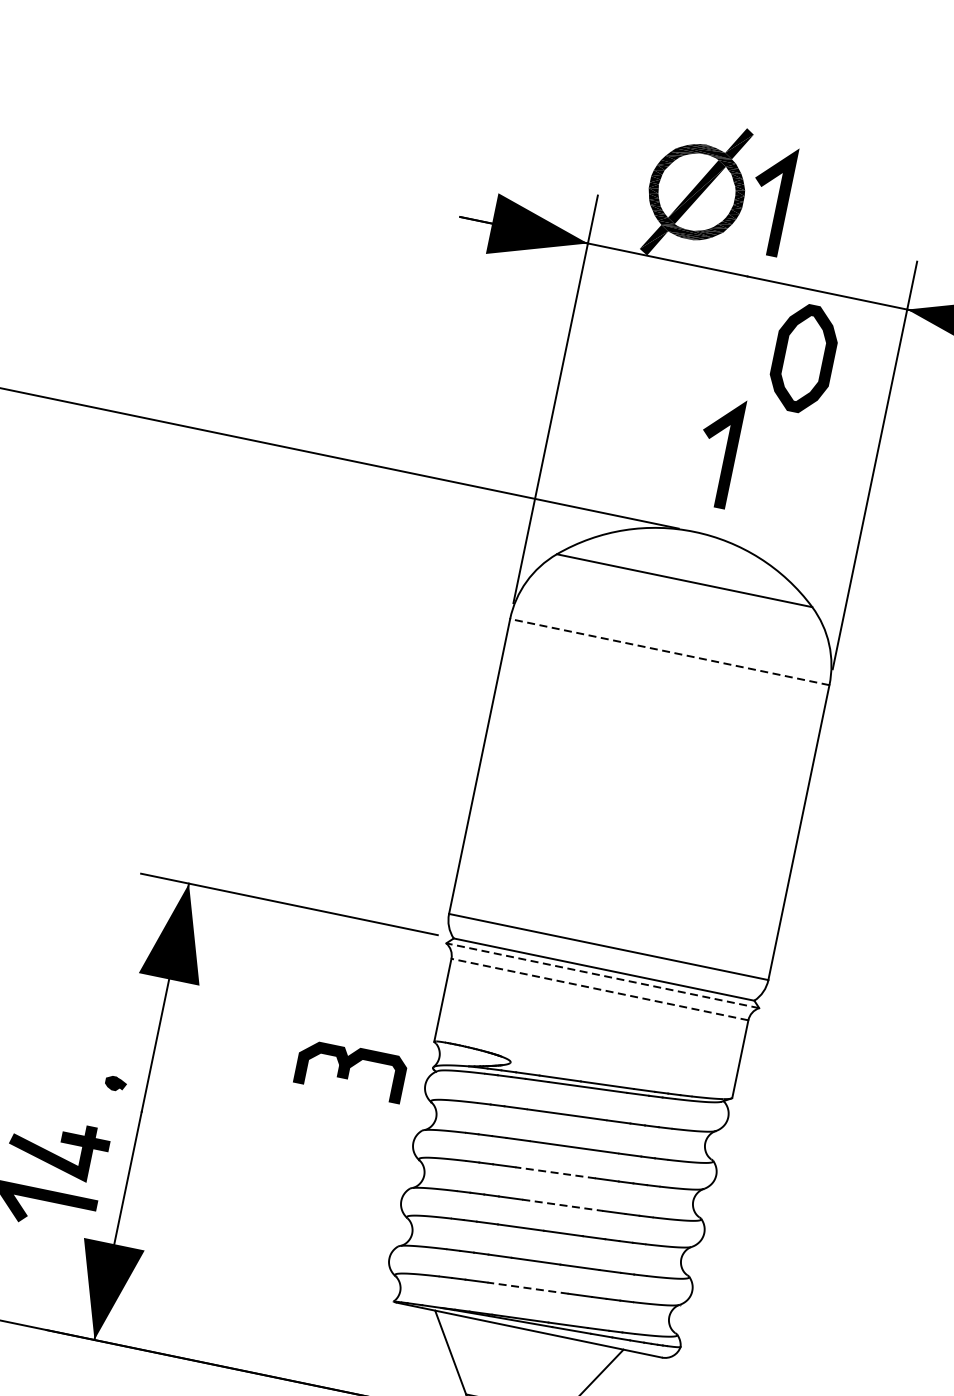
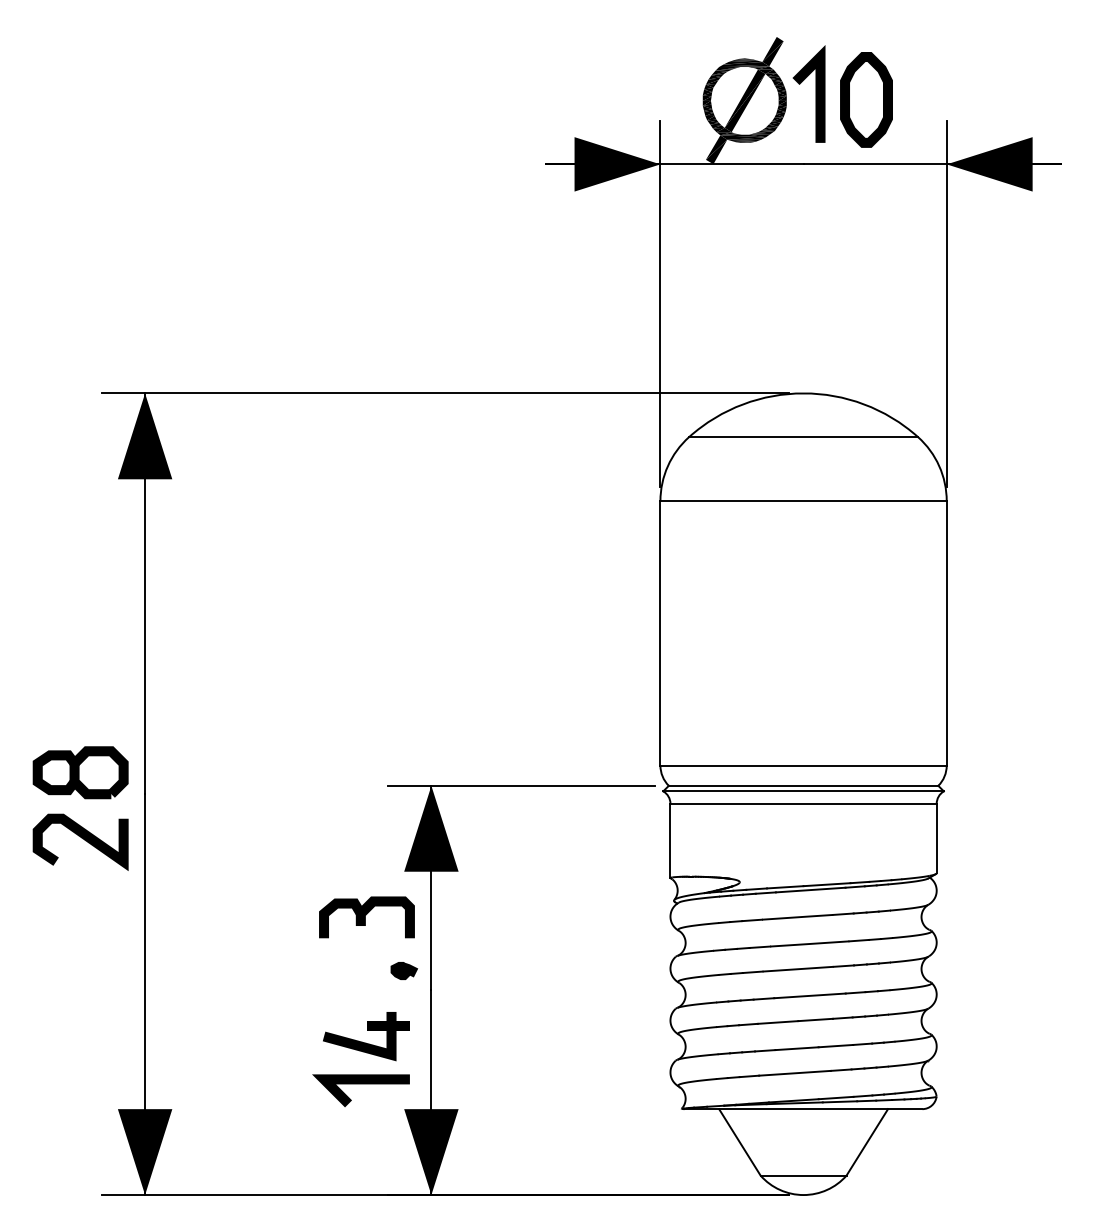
part: (803, 358) -> (866, 99), moved
line: (725, 452) -> (815, 319), removed
line: (669, 652) -> (803, 501), dashed -> solid
line: (602, 975) -> (803, 791), dashed -> solid
line: (599, 989) -> (803, 803), dashed -> solid
part: (350, 1070) -> (366, 917), moved
part: (115, 1083) -> (403, 970), size x1.43
line: (555, 1173) -> (798, 969), dashed -> solid
line: (563, 1205) -> (810, 995), dashed -> solid
line: (527, 1288) -> (794, 1073), dashed -> solid

